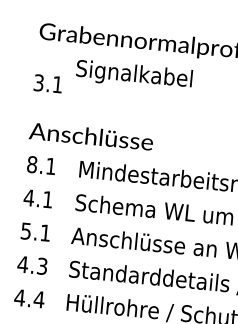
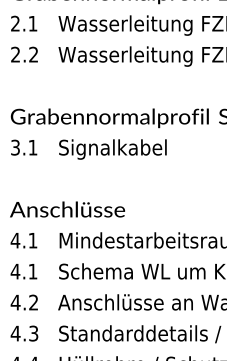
text: (133, 75) -> (112, 149), moved
text: (48, 83) -> (24, 147), moved
text: (32, 164) -> (15, 240), 8.1 -> 4.1
text: (34, 231) -> (23, 302), 5.1 -> 4.2

